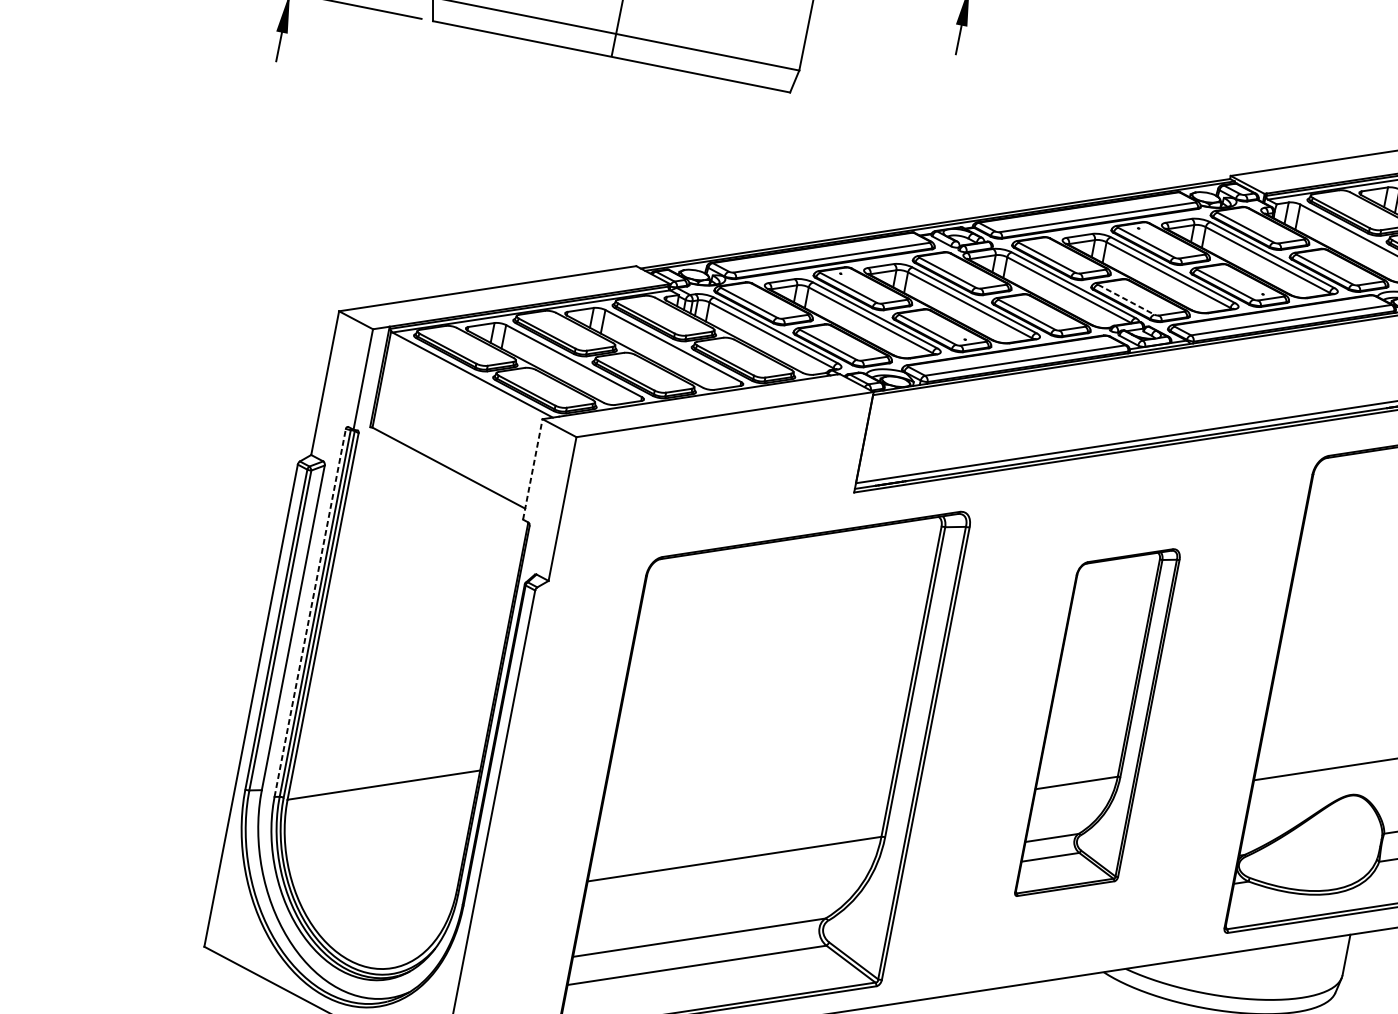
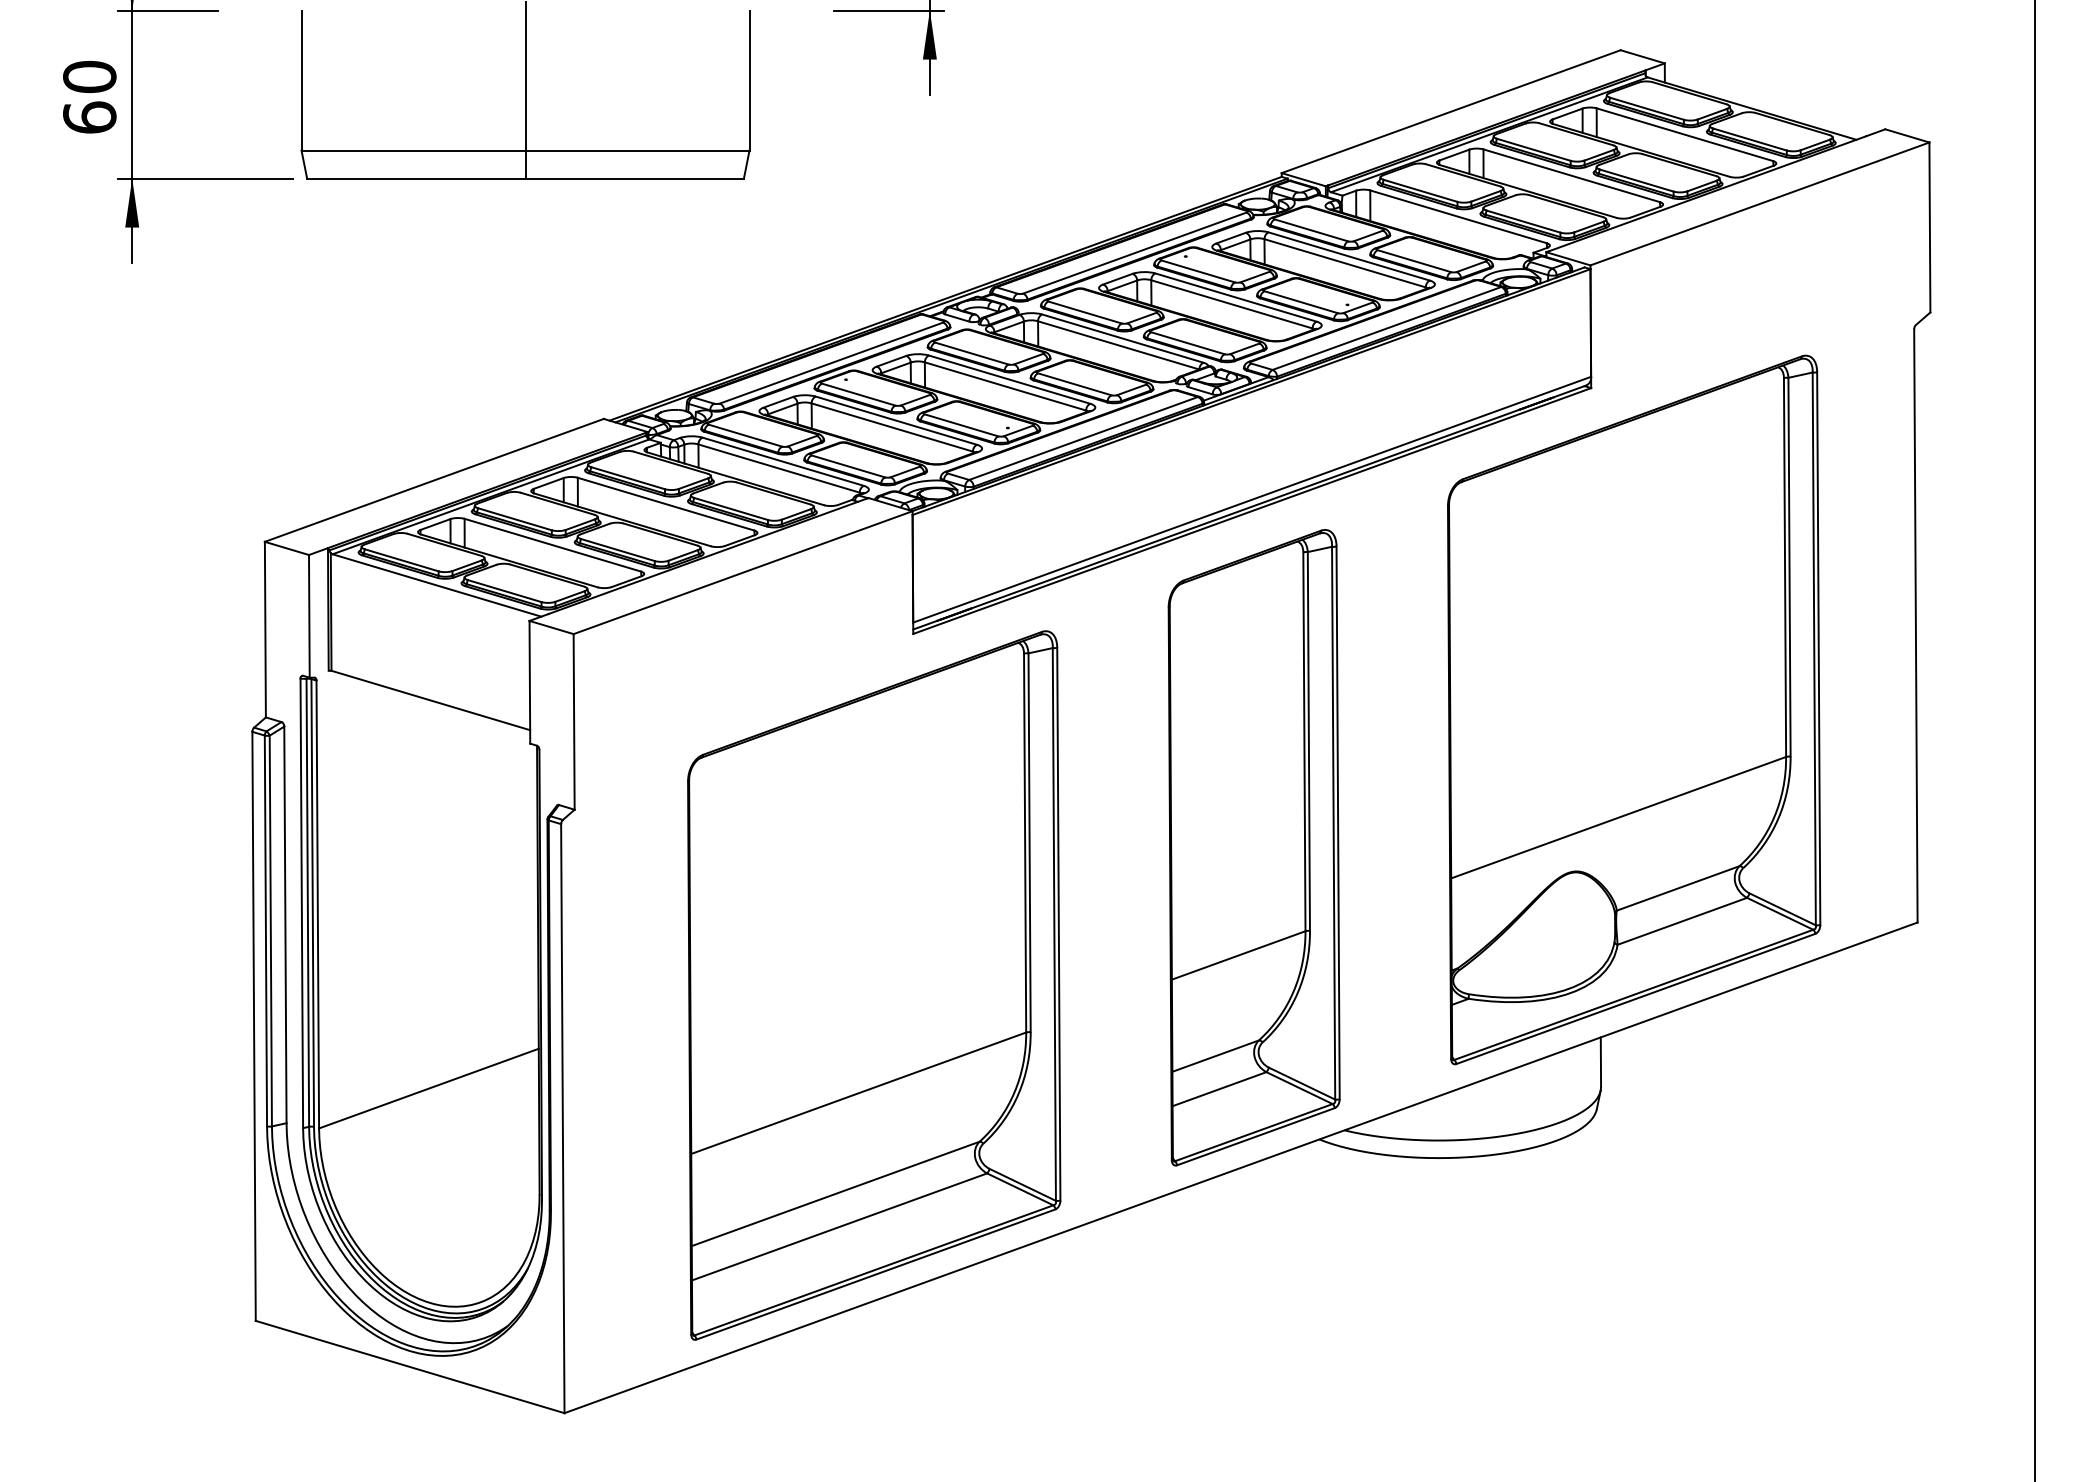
line: (1126, 300) -> (1188, 343), dashed -> solid
line: (532, 468) -> (529, 681), dashed -> solid
line: (309, 612) -> (301, 903), dashed -> solid
part: (1097, 722) -> (1253, 847), size x1.43

